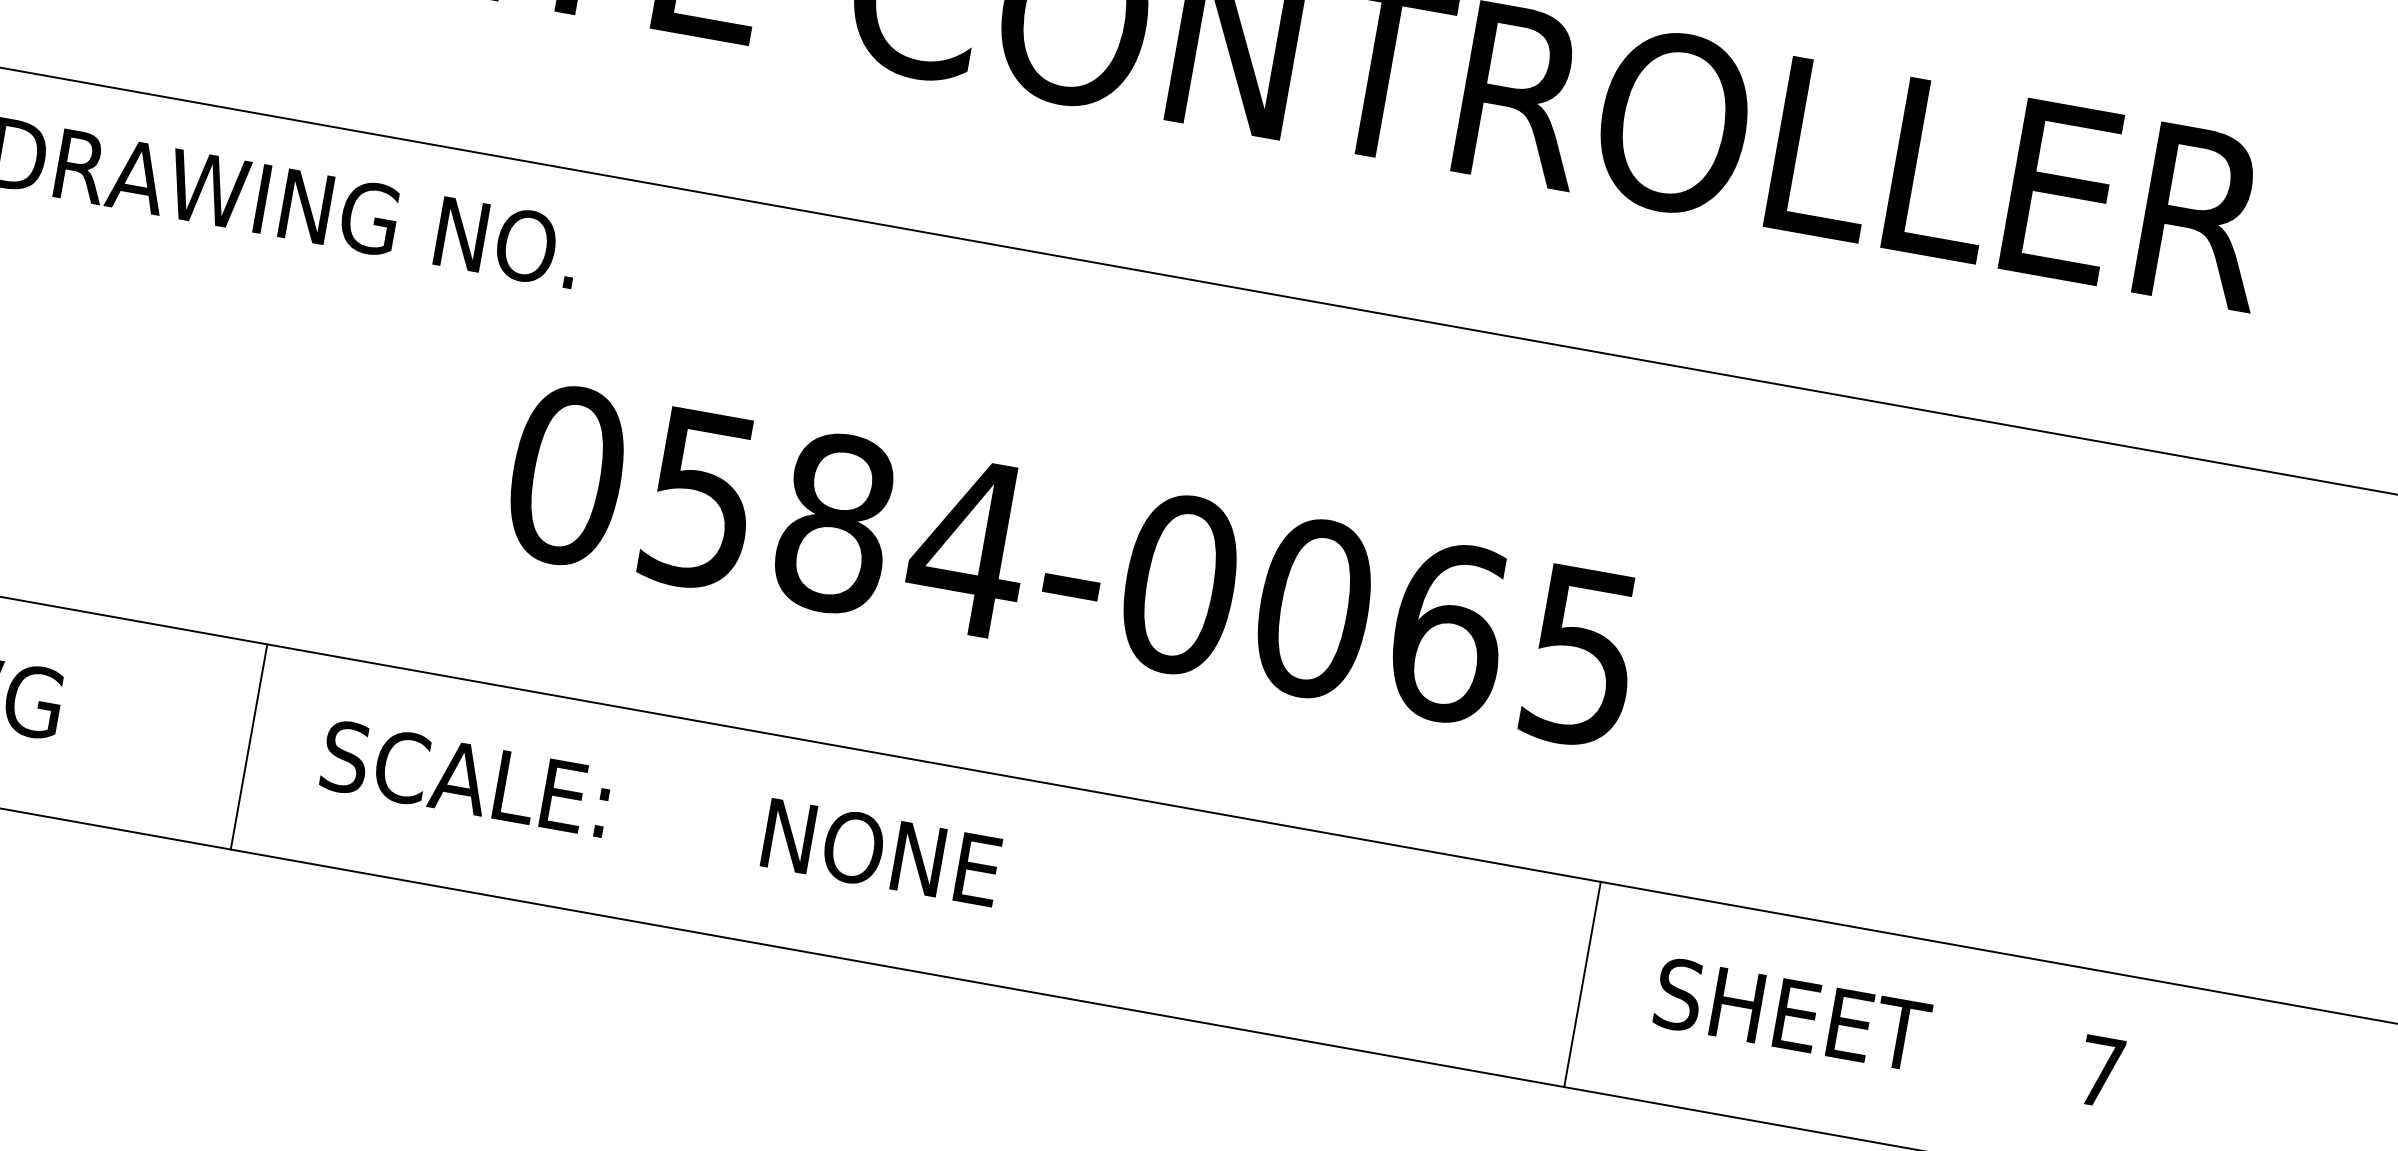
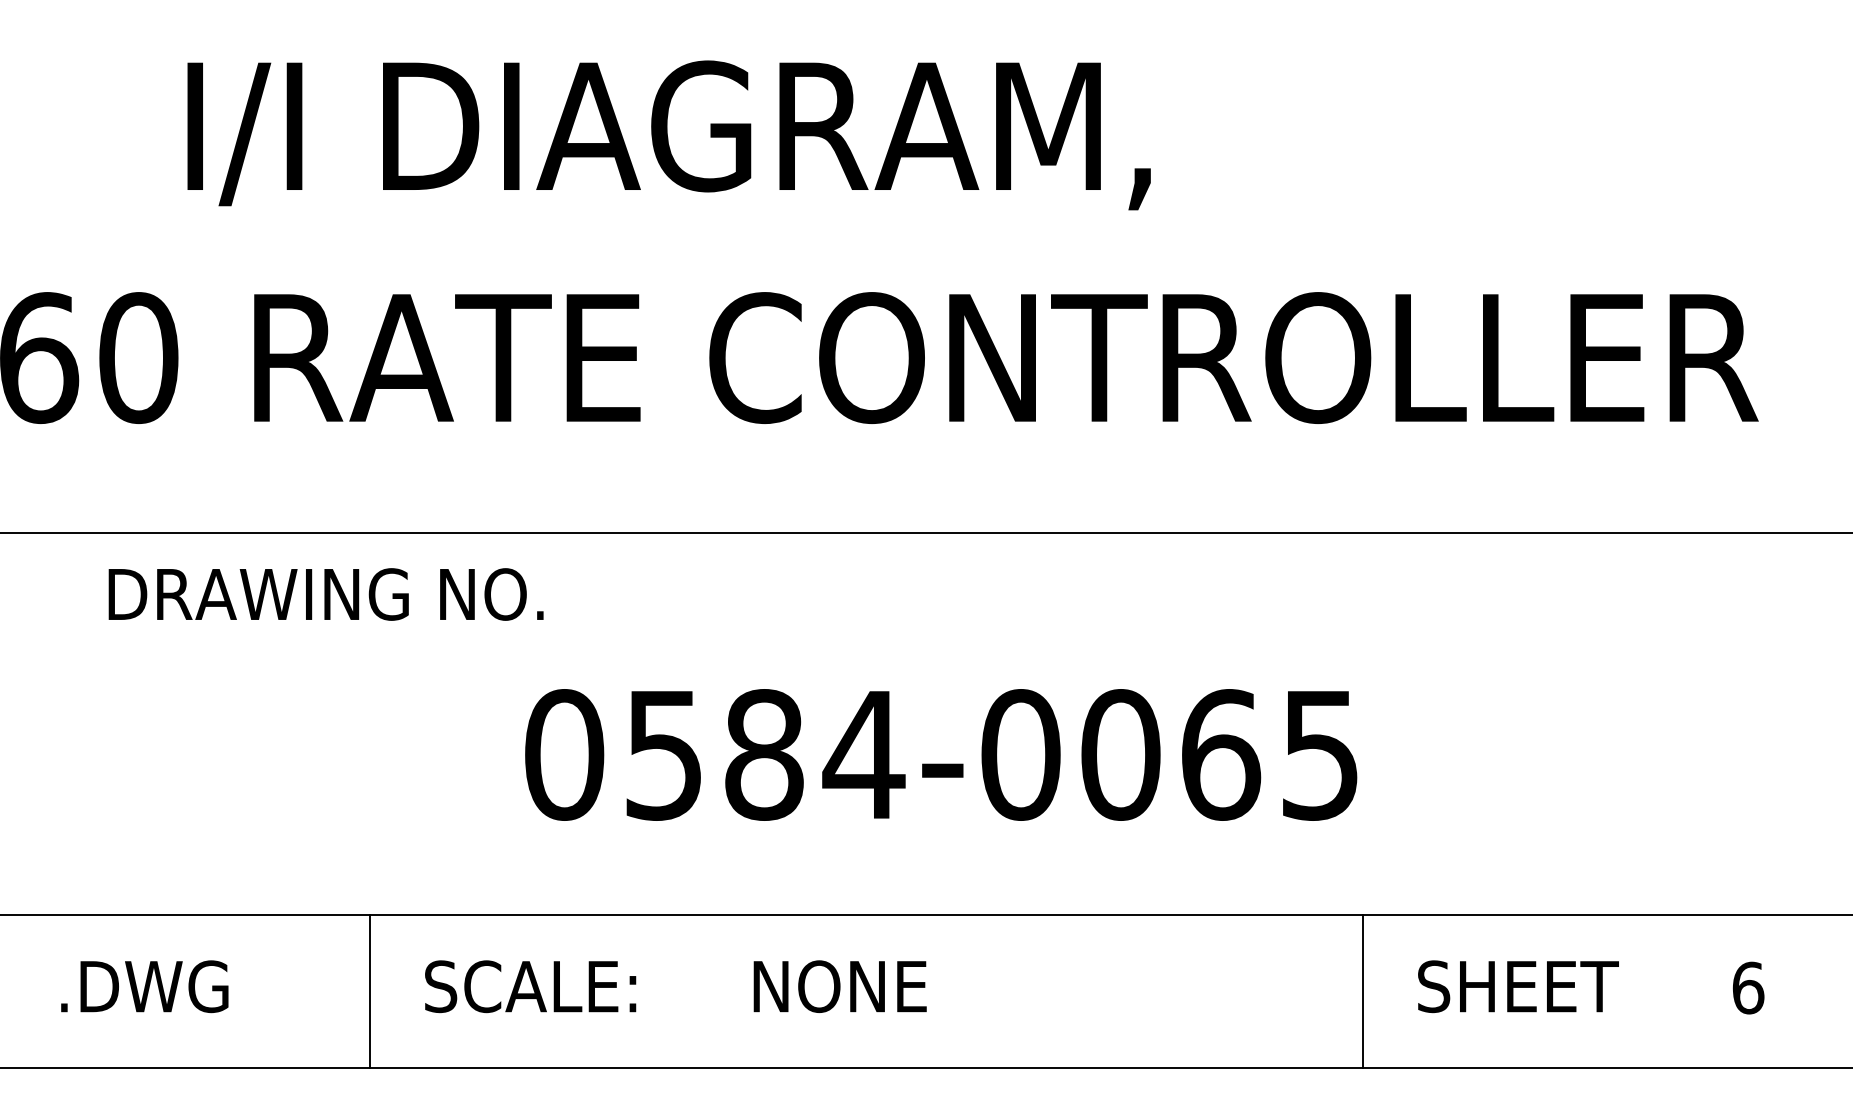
text: (2101, 1071) -> (1748, 987), 7 -> 6

